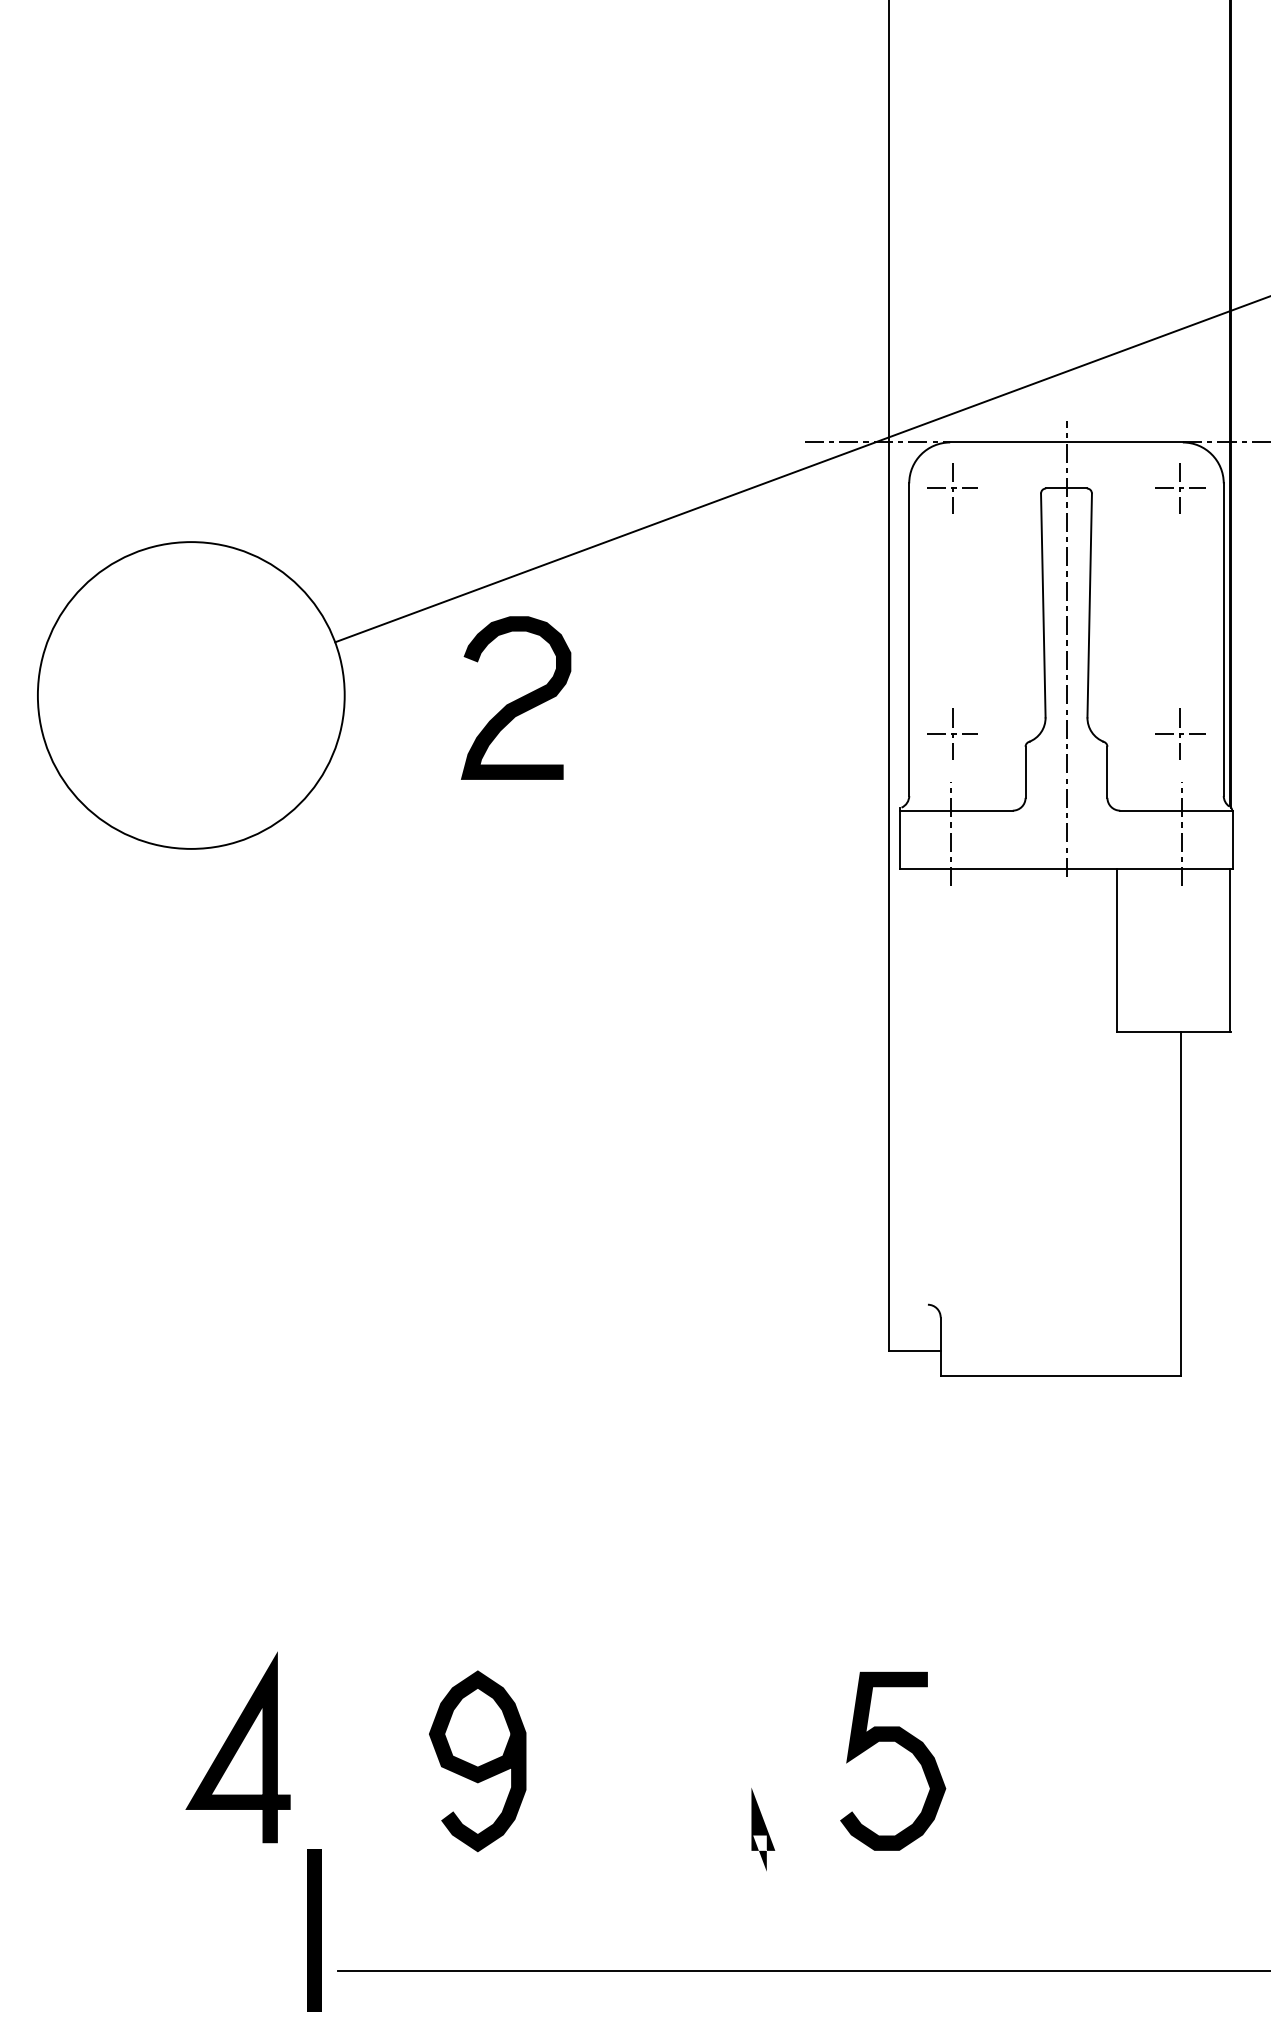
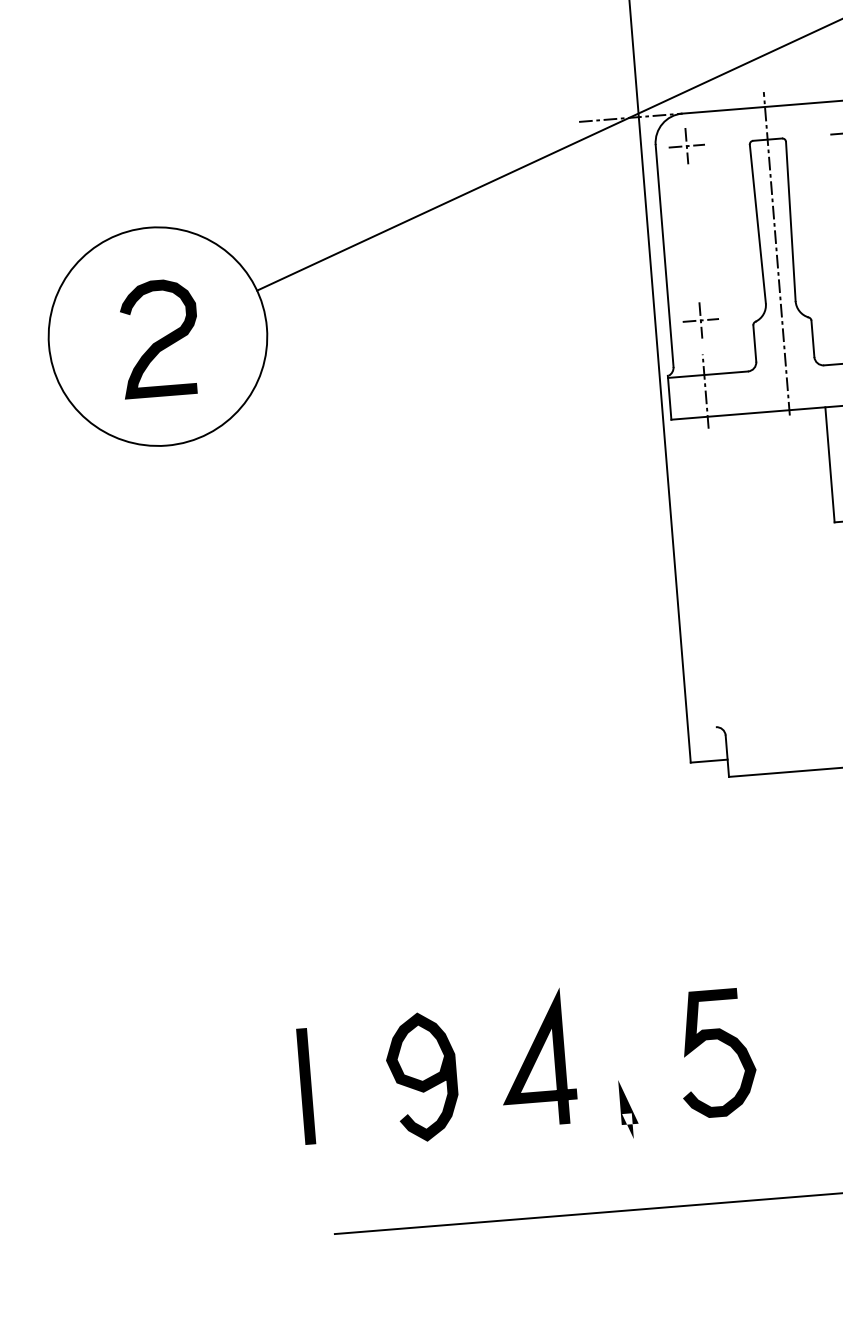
curve: (516, 699) -> (159, 339), moved
line: (237, 1747) -> (536, 1058), moved
line: (314, 1930) -> (306, 1086), moved

